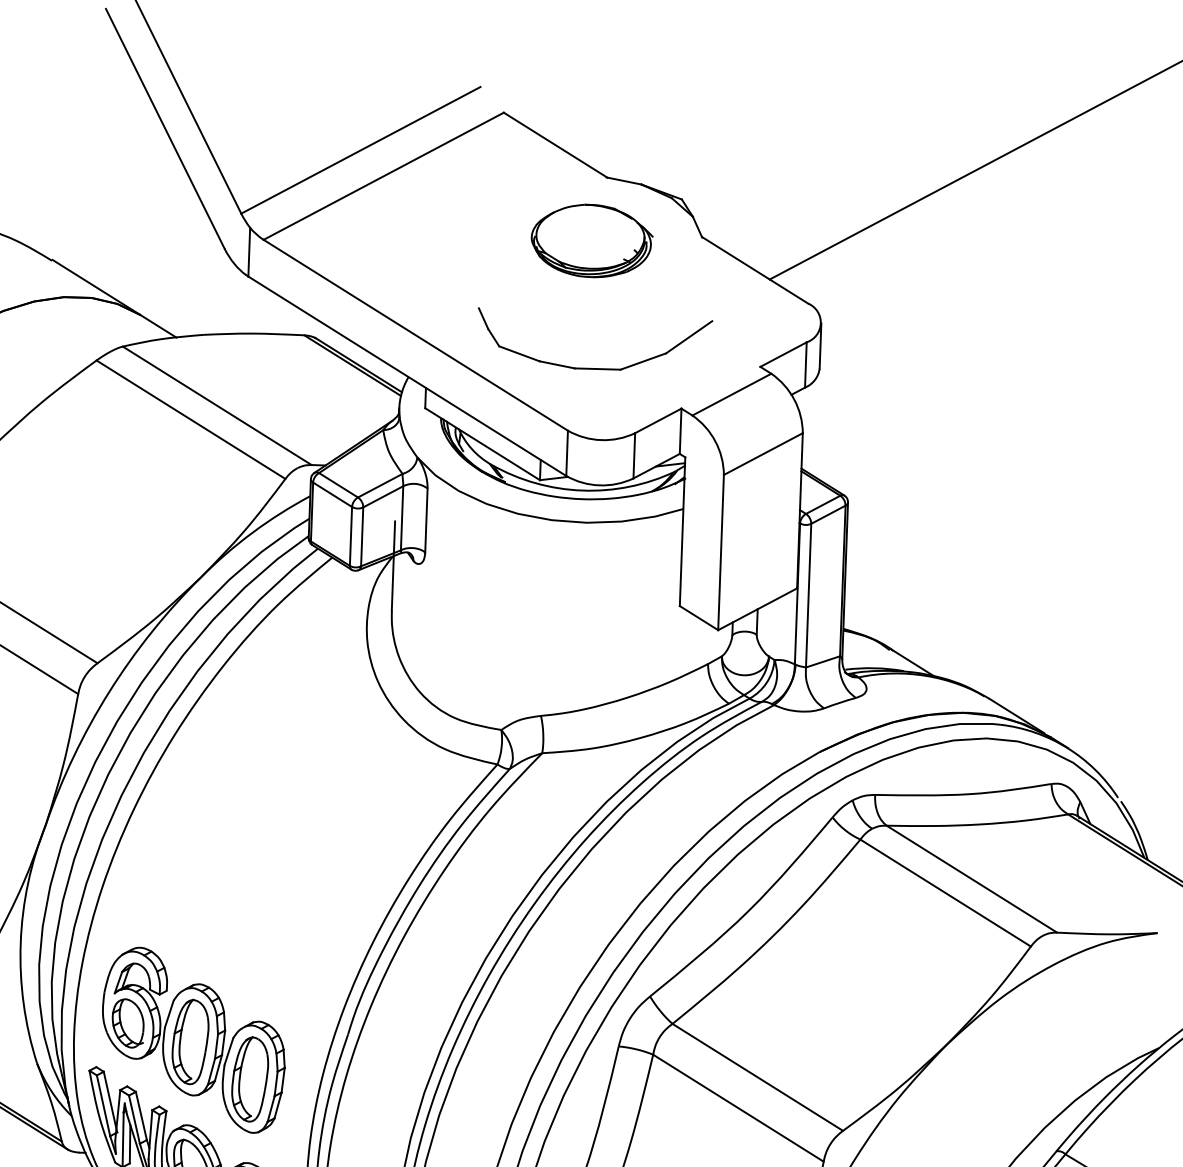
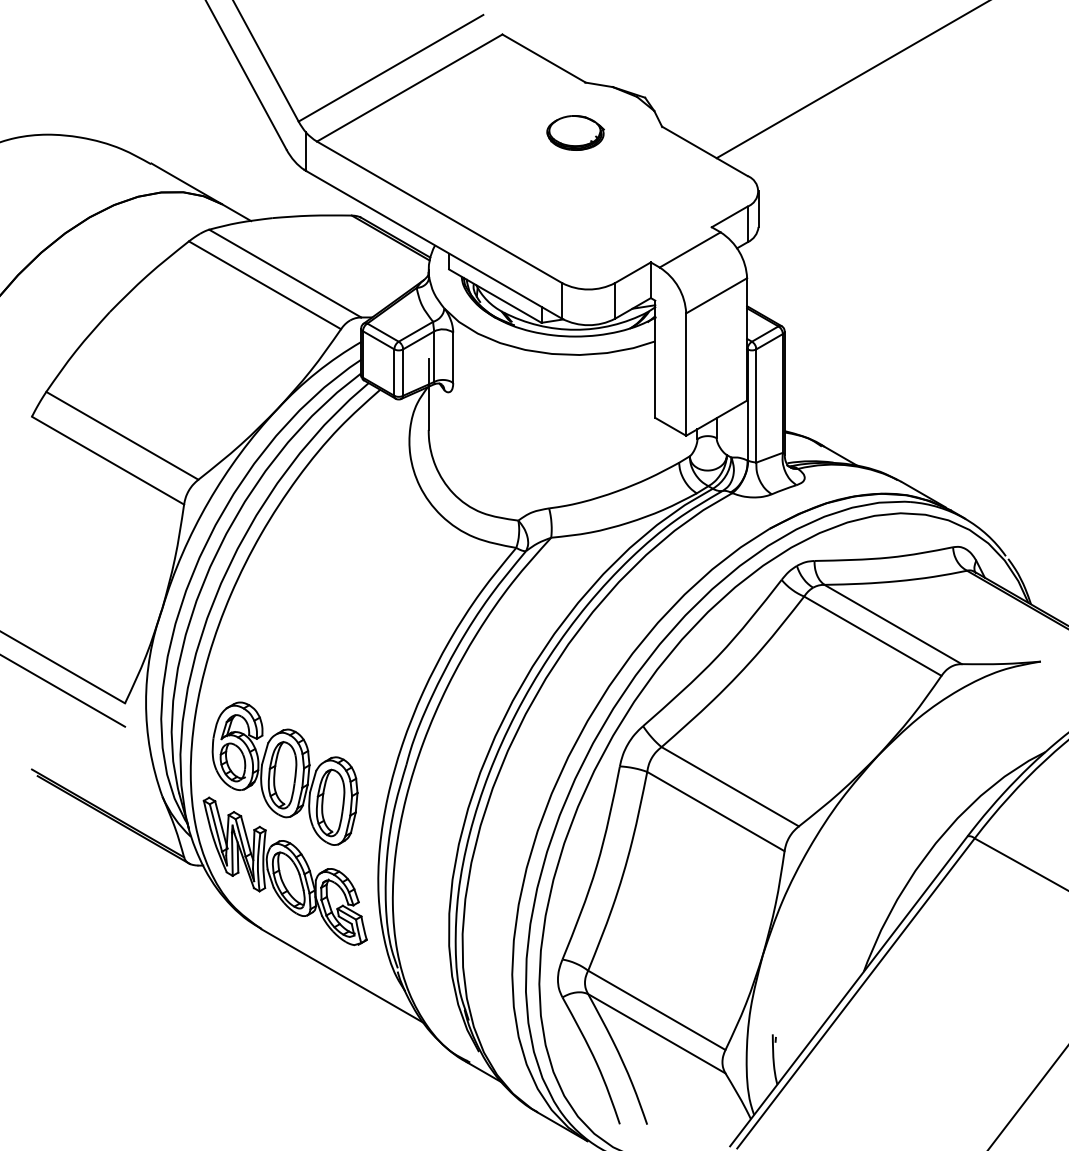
part: (591, 240) -> (575, 132), size x0.6
part: (593, 367) -> (580, 232), removed

